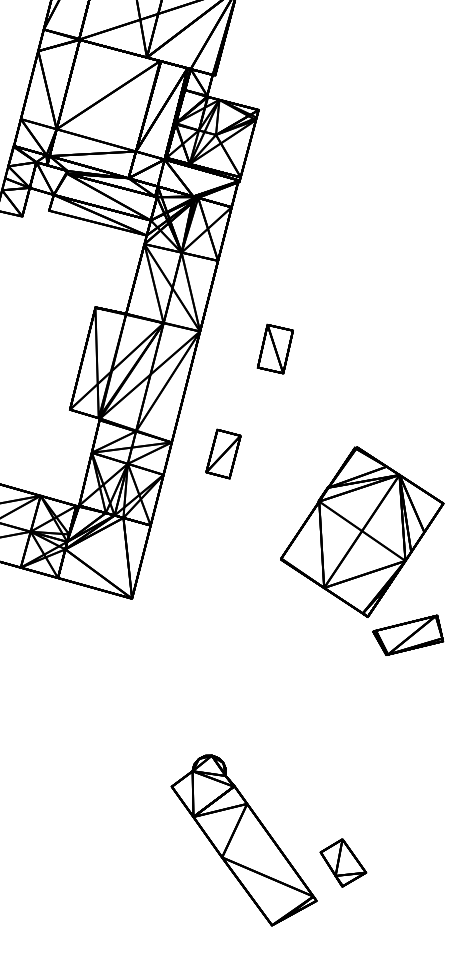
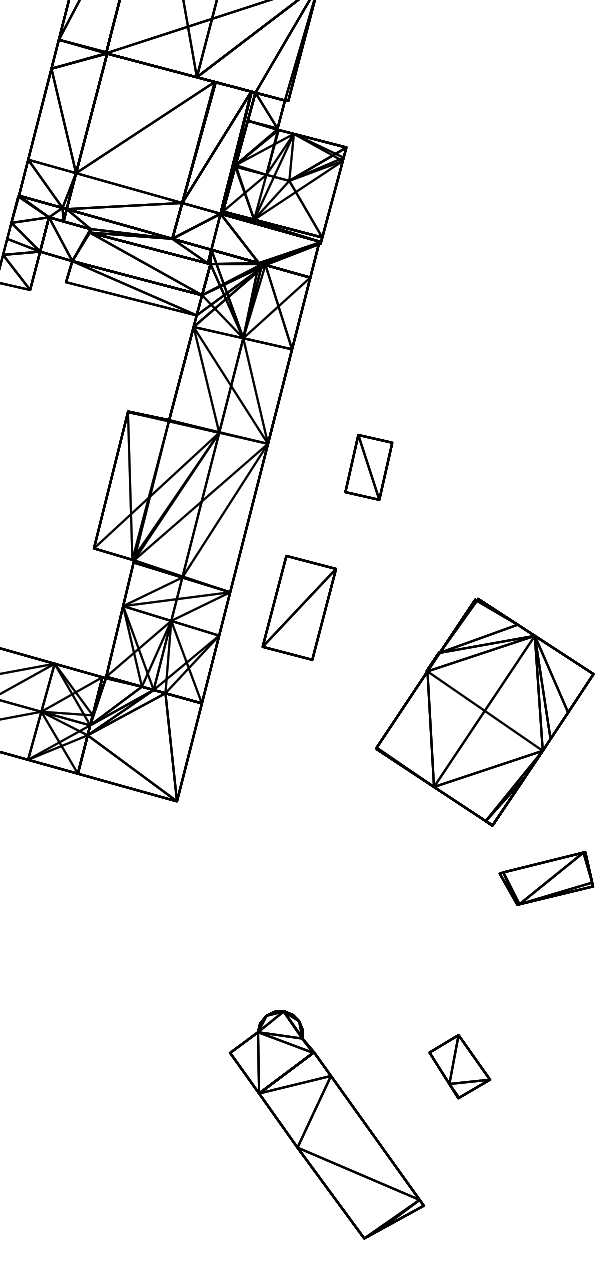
part: (223, 453) -> (299, 607), size x1.6
part: (408, 634) -> (546, 877), moved
part: (343, 862) -> (459, 1066), moved

